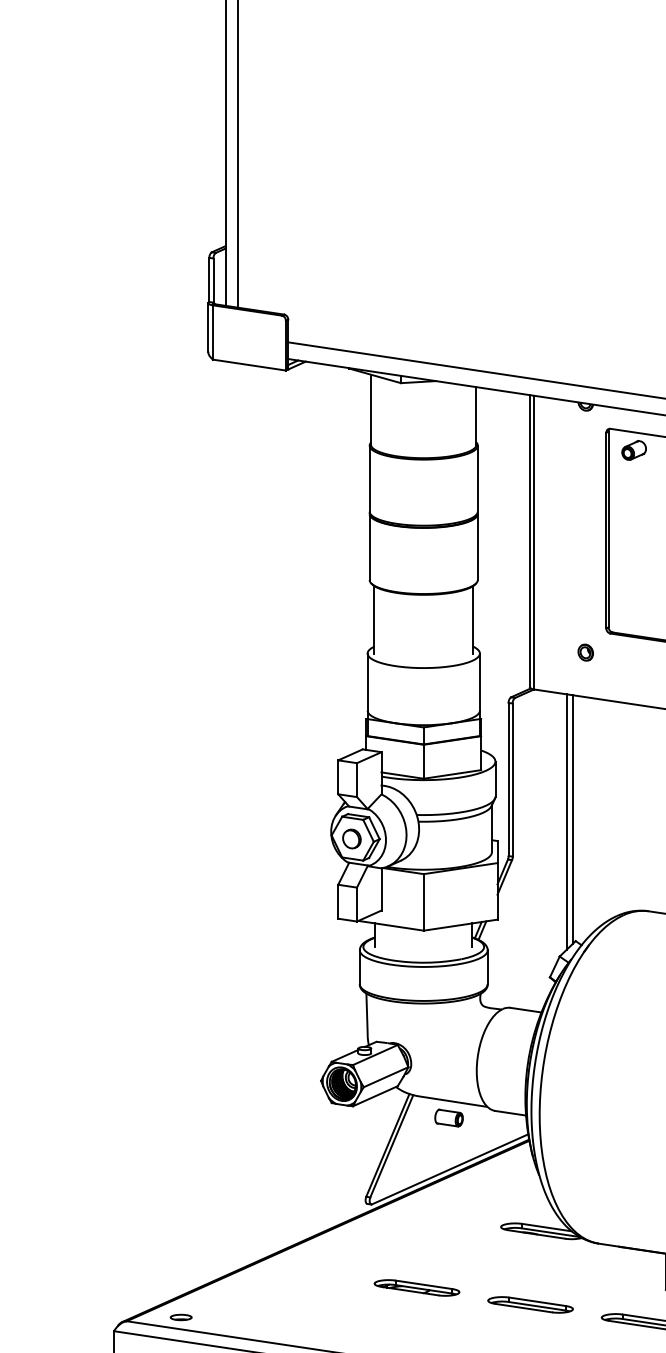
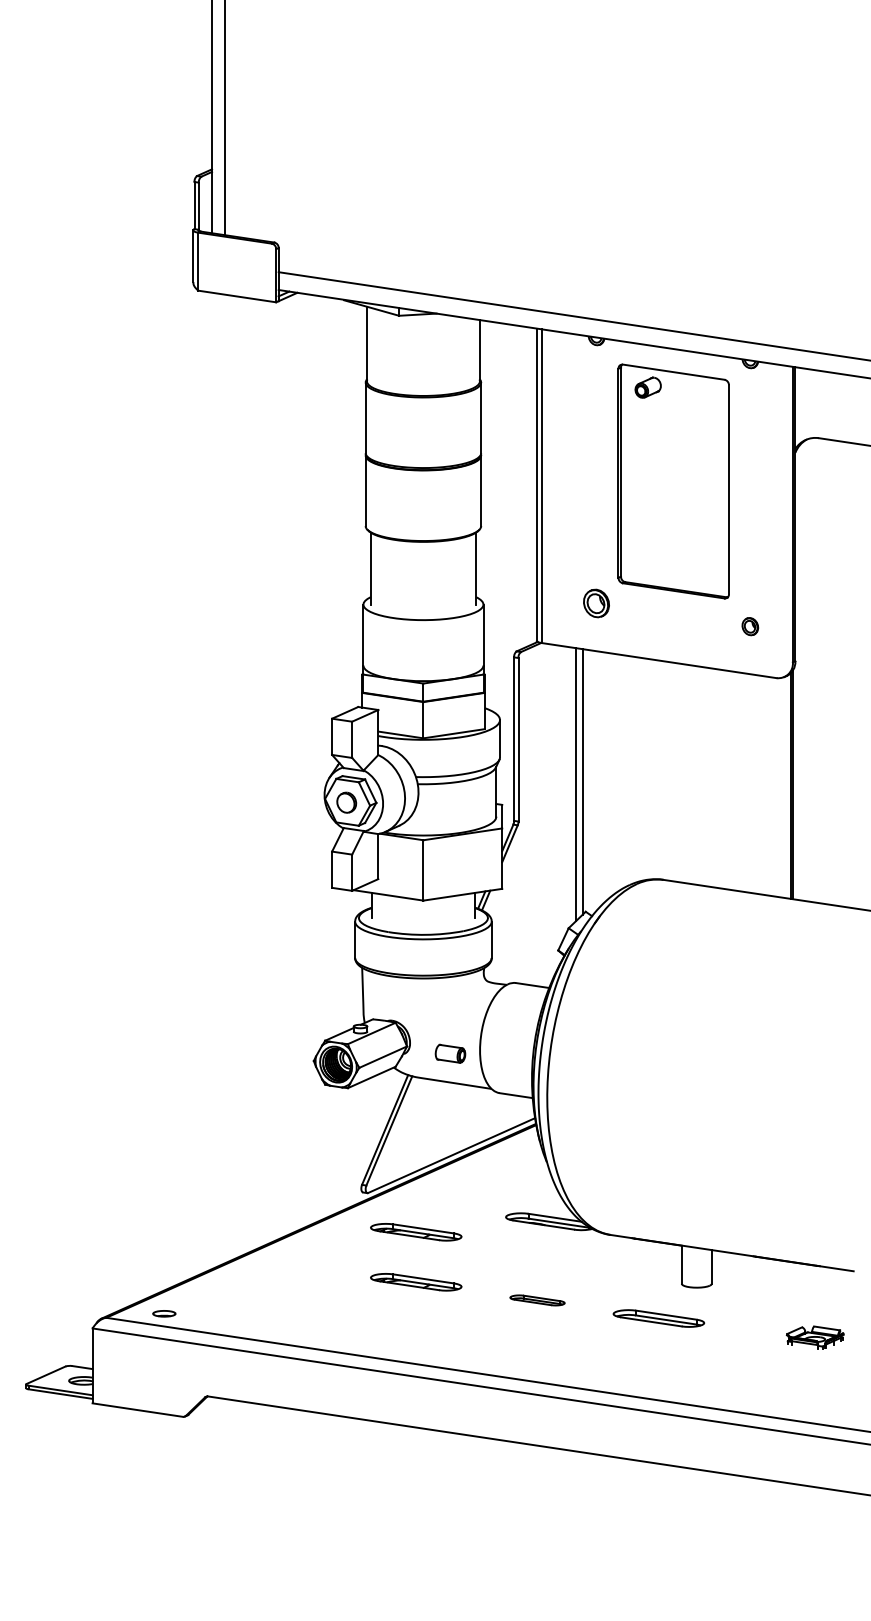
part: (585, 652) -> (596, 603), size x1.6
part: (449, 1117) -> (450, 1053), moved
part: (417, 1241) -> (416, 1232), added
part: (530, 1305) -> (537, 1300), size x0.6

